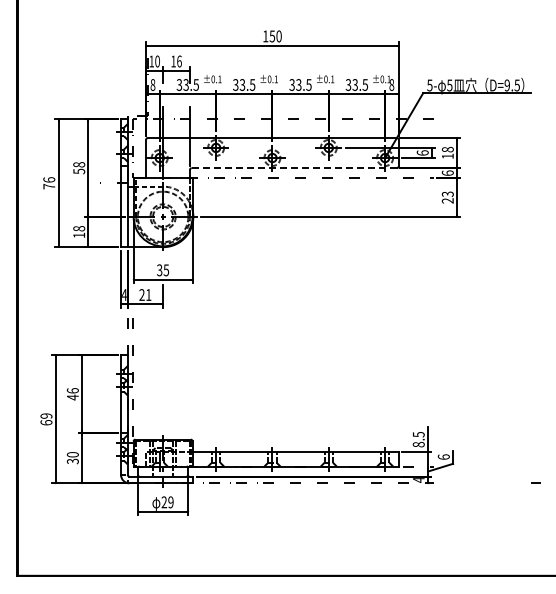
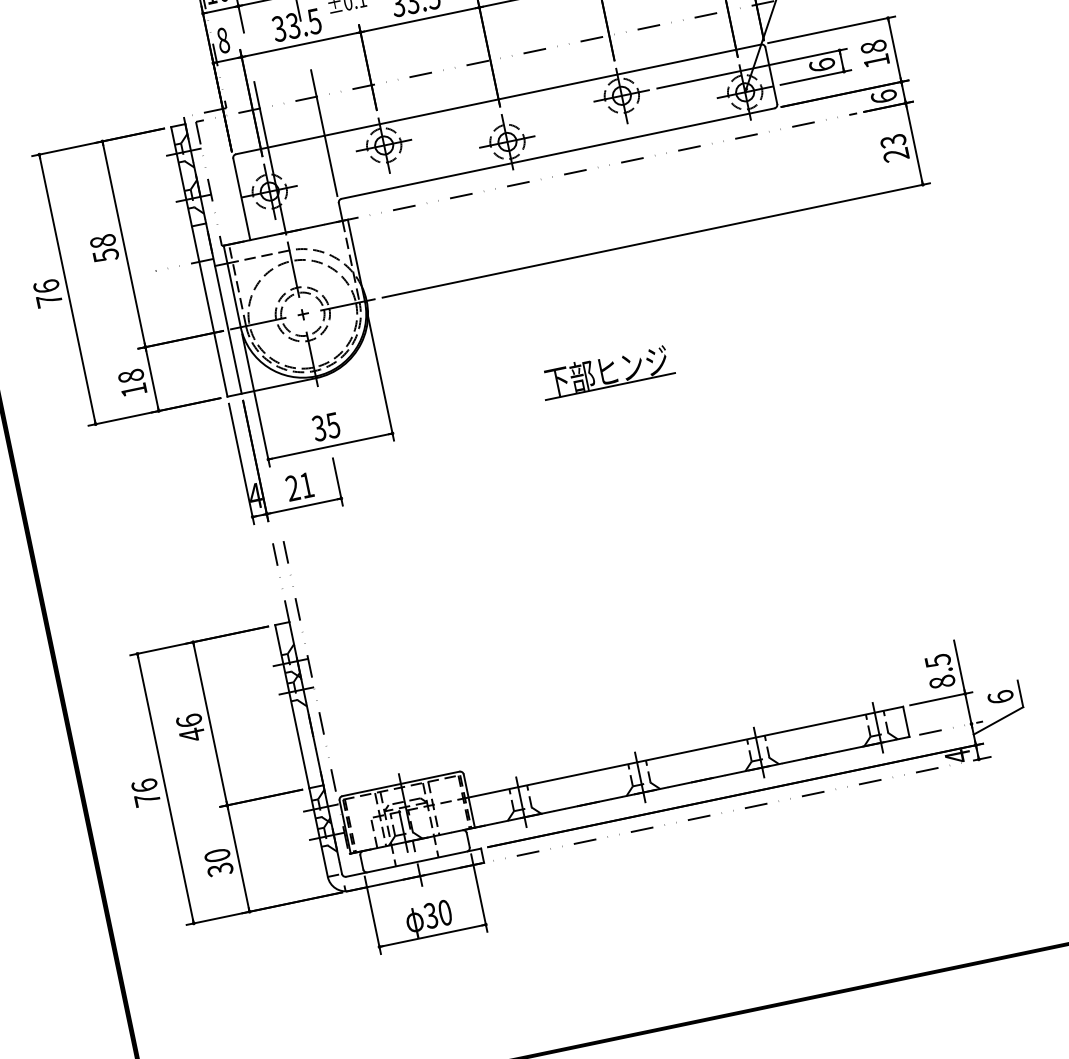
line: (294, 168) -> (558, 154), dashed -> solid
part: (295, 271) -> (606, 371), added
text: (46, 419) -> (146, 792), 69 -> 76
text: (167, 502) -> (437, 914), 29 -> 30

